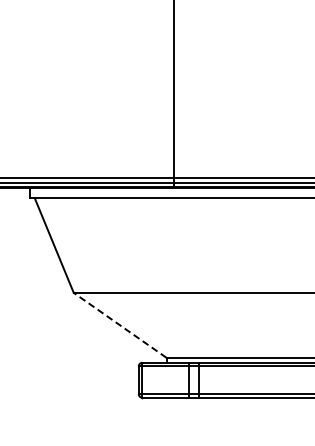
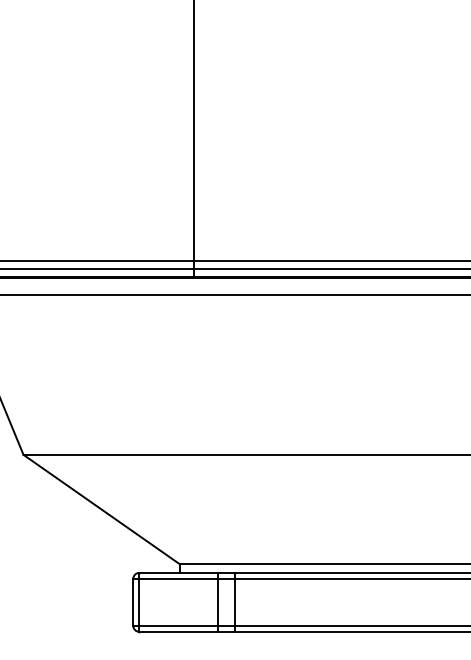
line: (120, 325) -> (102, 509), dashed -> solid

